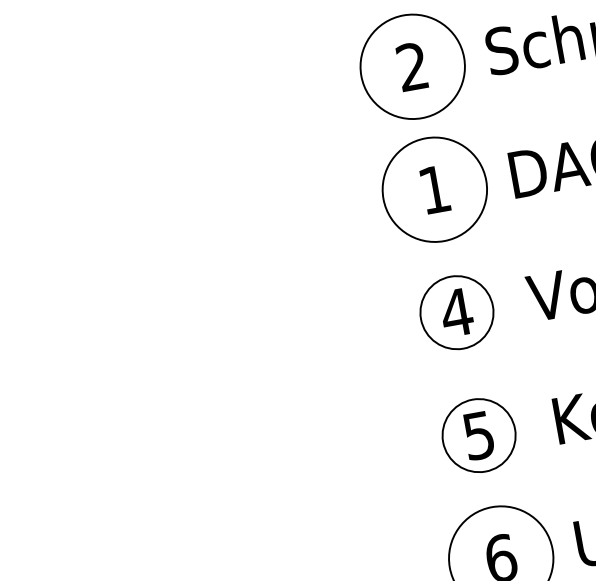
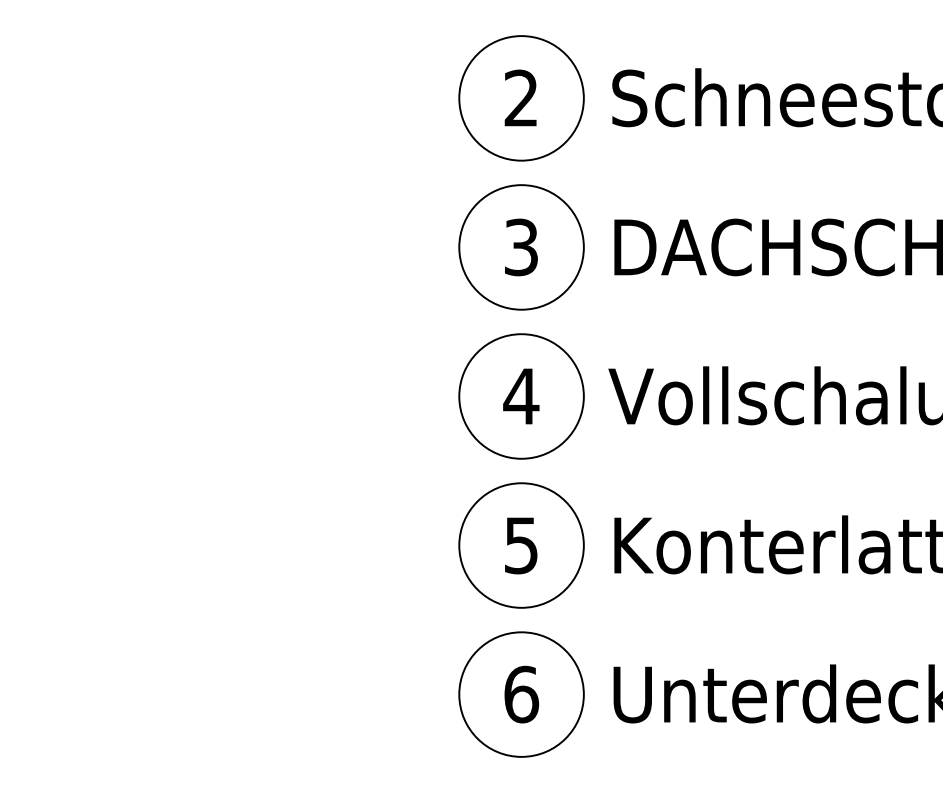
text: (434, 189) -> (521, 247), 1 -> 3
circle: (456, 312) -> (521, 396), size x1.43
circle: (479, 435) -> (521, 545), size x1.43

